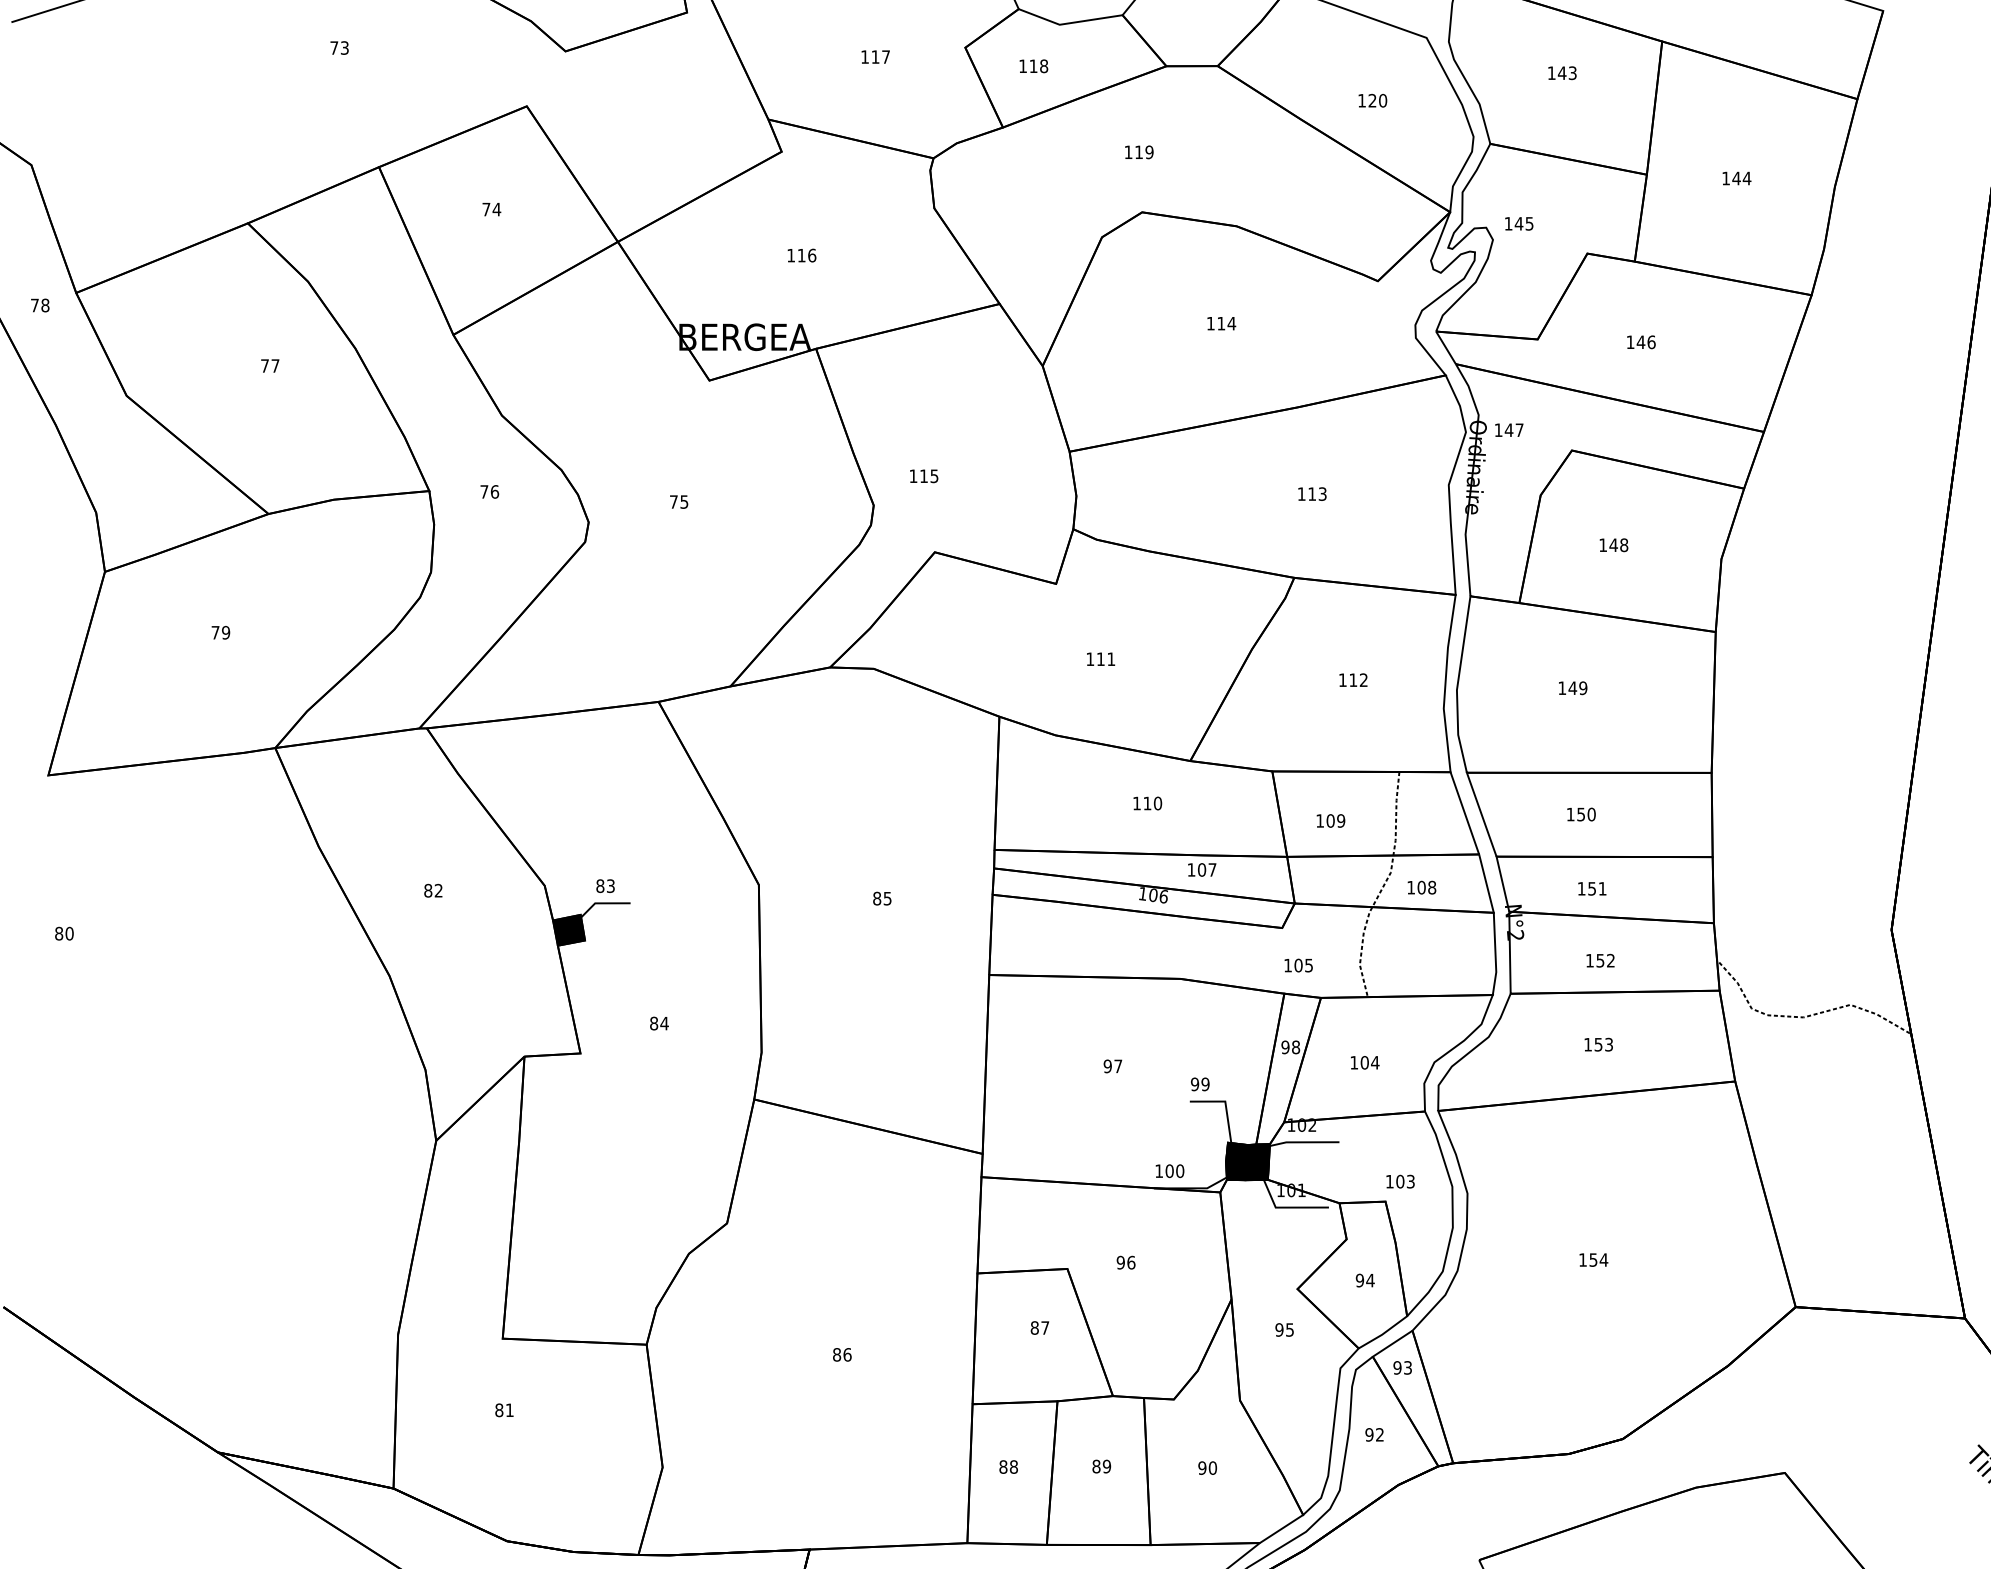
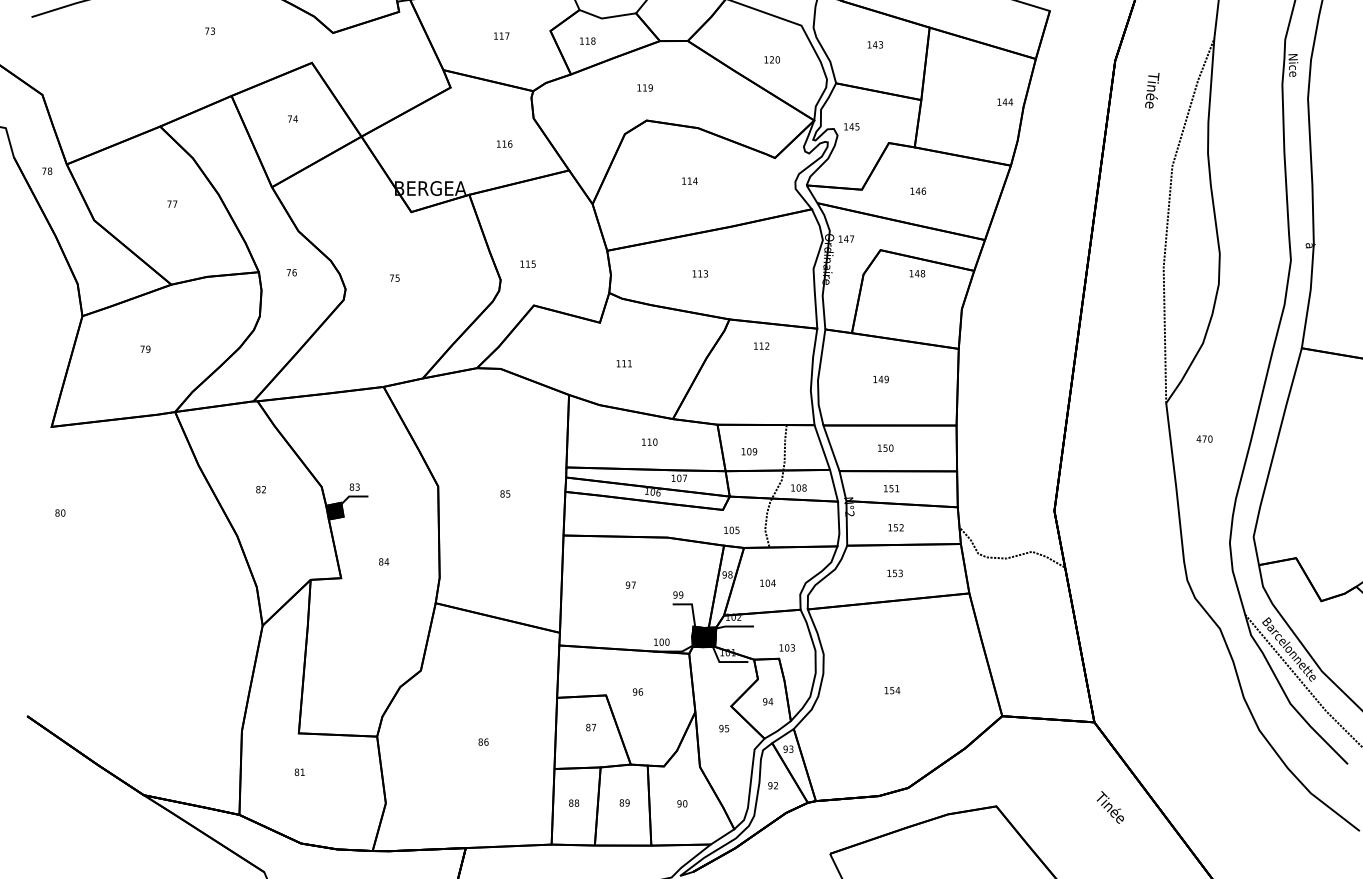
text: (1737, 177) -> (1005, 101), moved
text: (801, 254) -> (504, 143), moved
text: (1310, 493) -> (699, 273), moved
text: (1614, 544) -> (917, 273), moved
text: (1353, 679) -> (761, 345), moved

